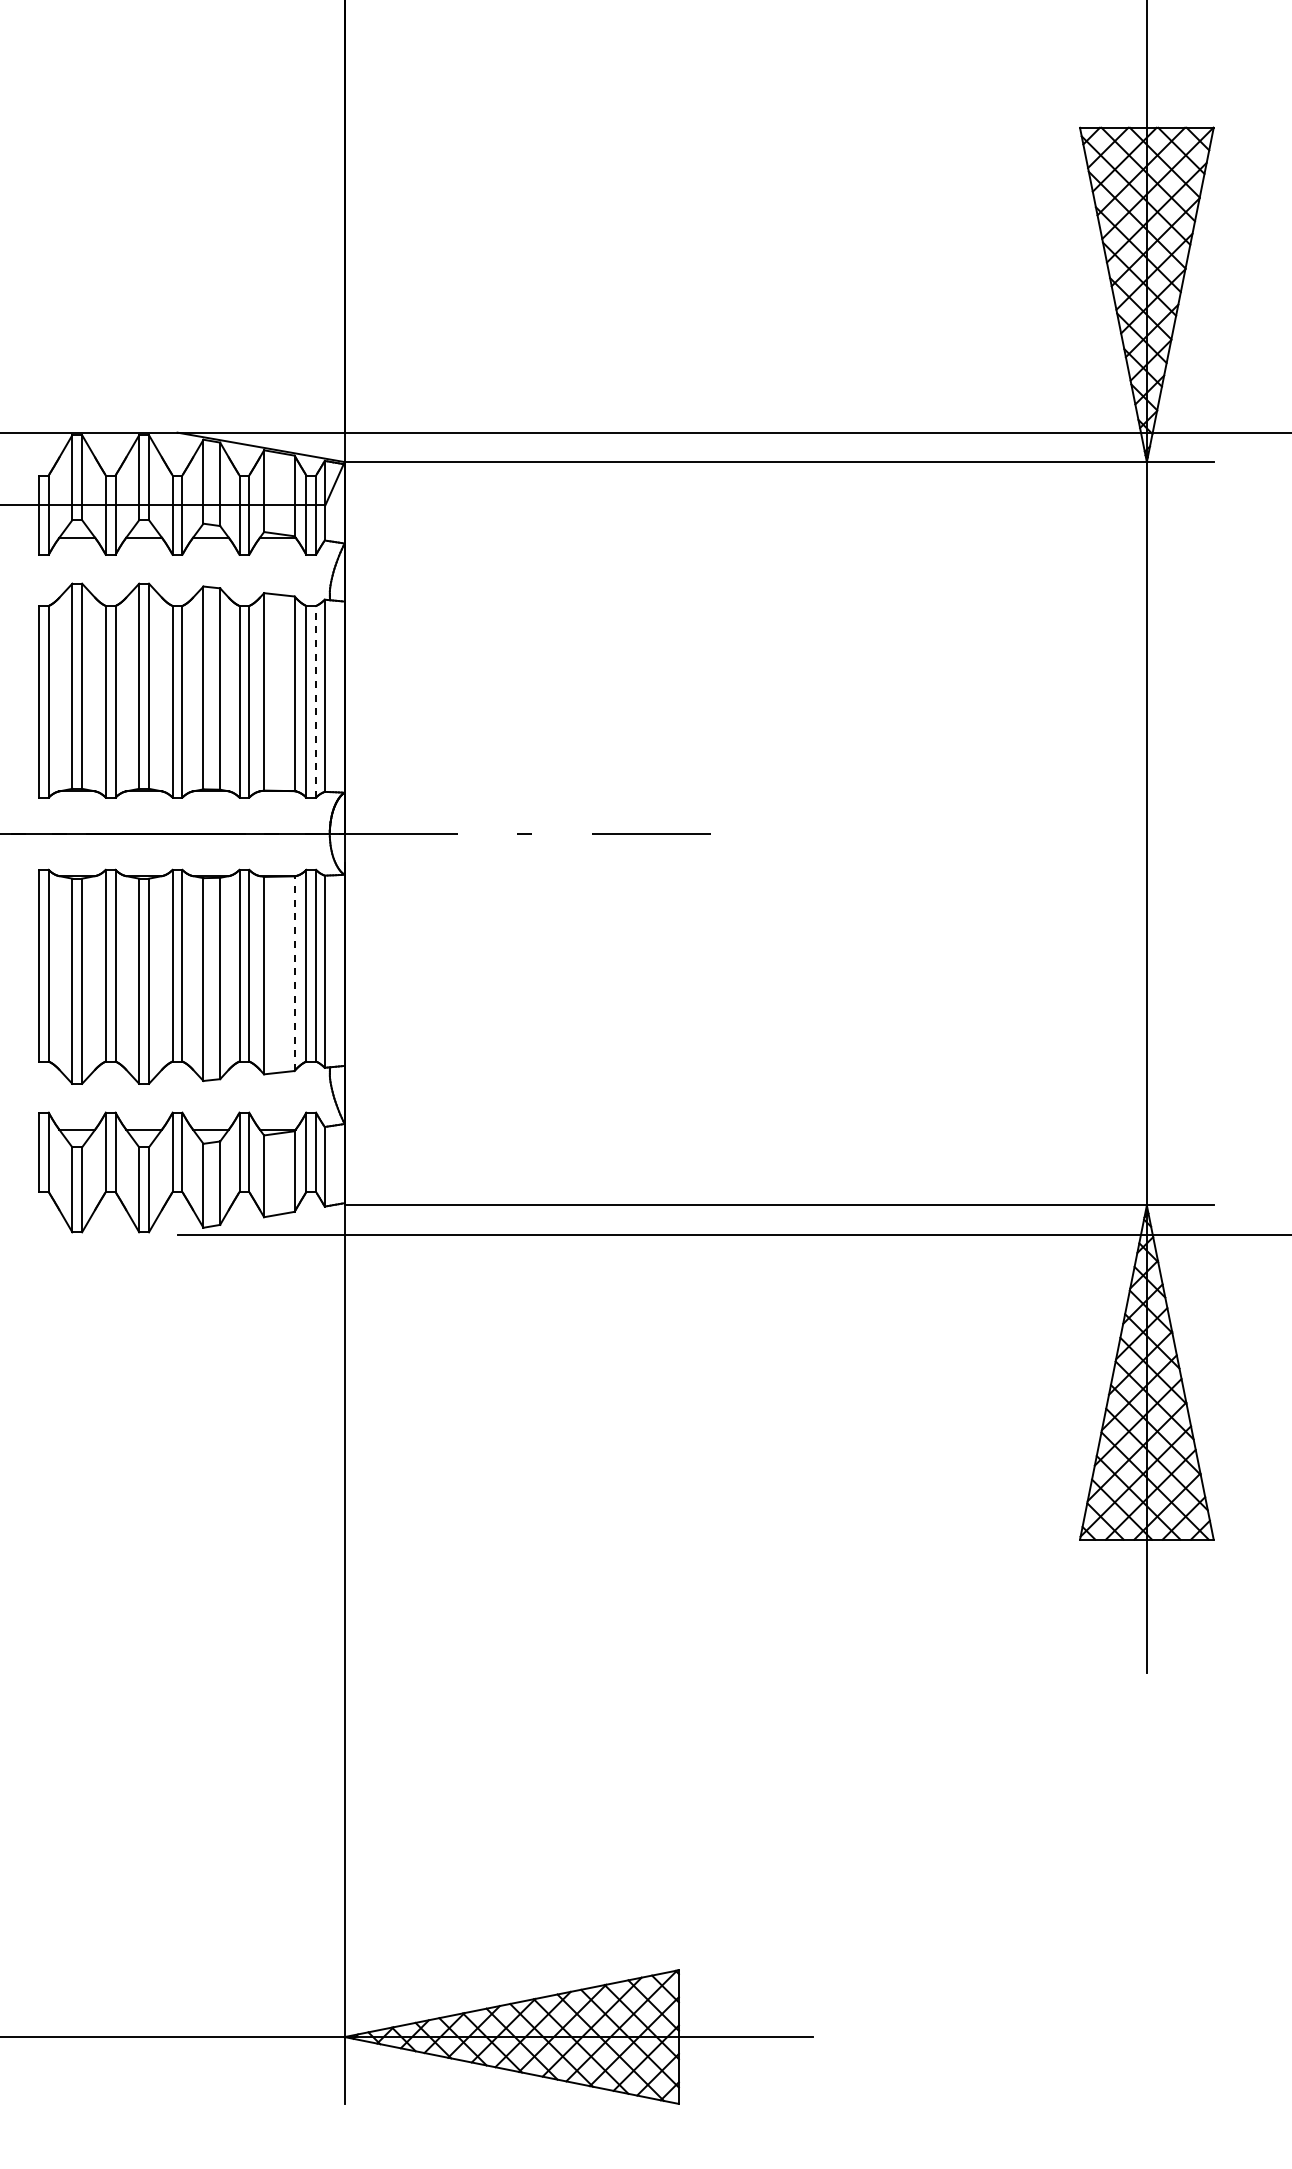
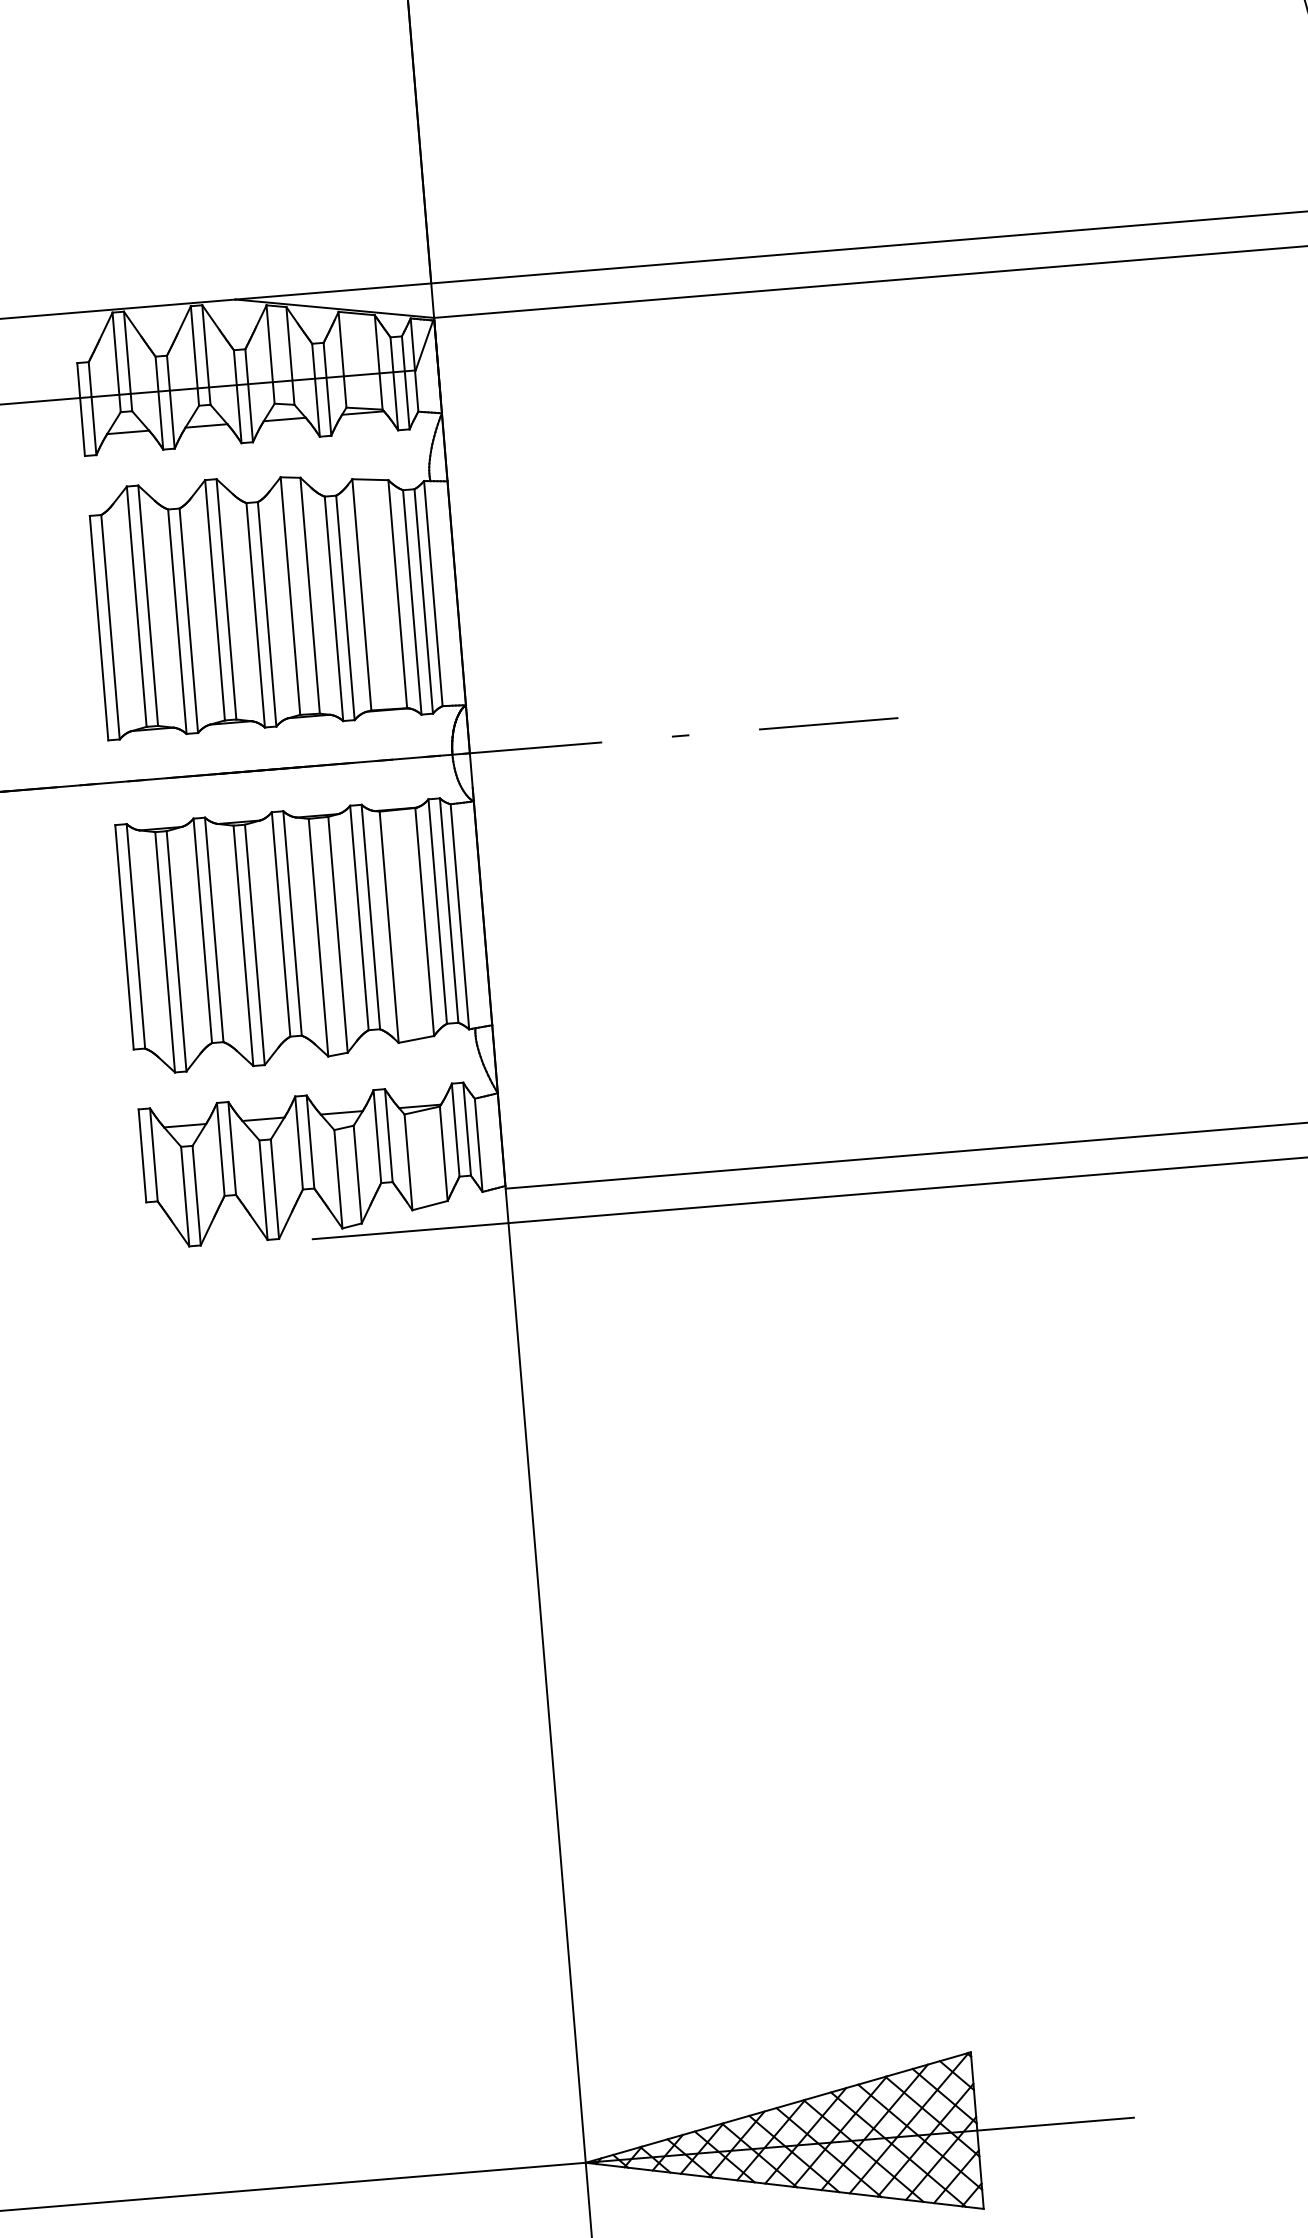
line: (316, 701) -> (424, 601), dashed -> solid
line: (294, 973) -> (424, 921), dashed -> solid

